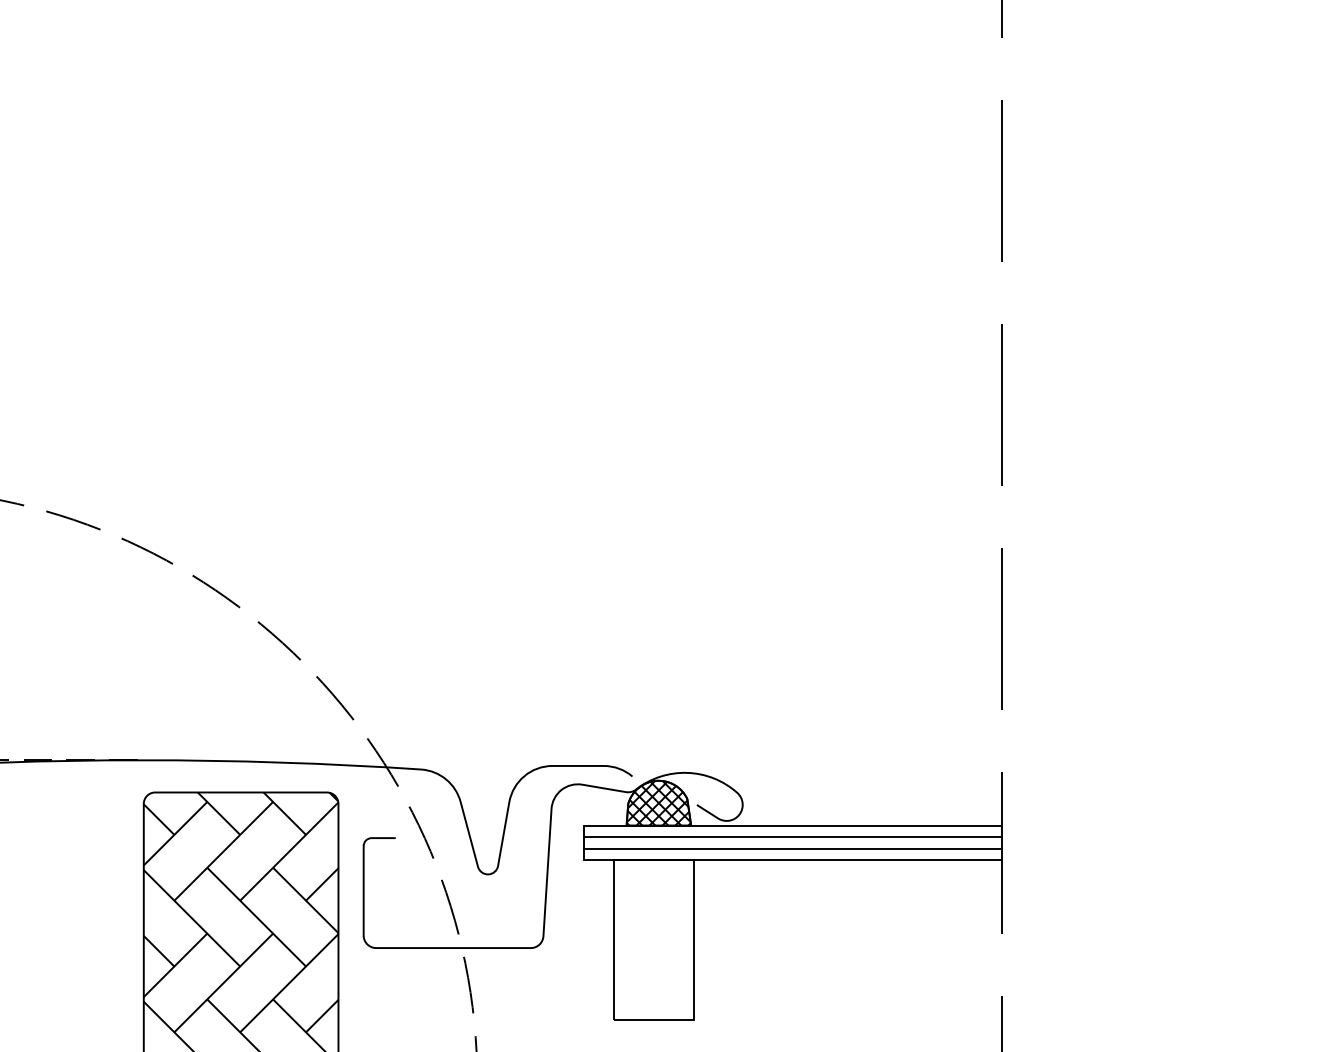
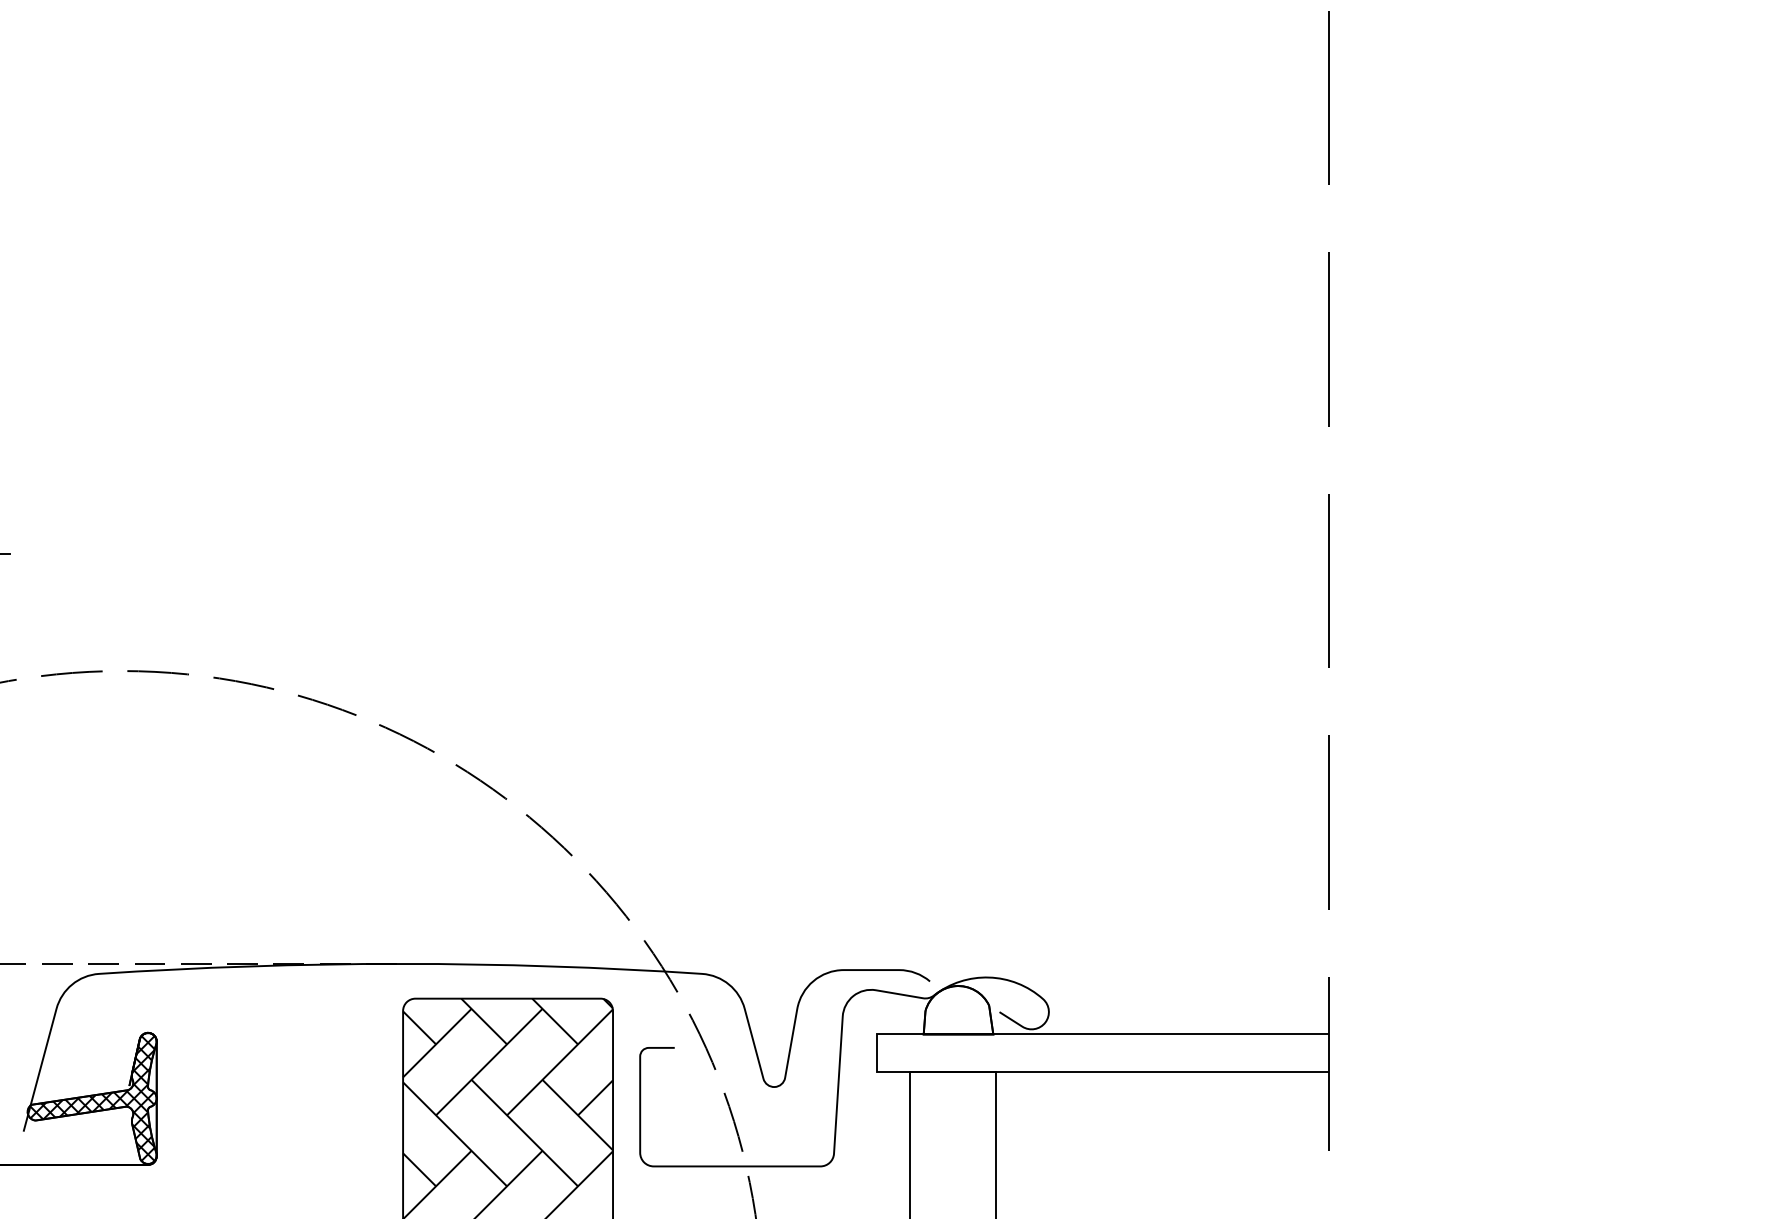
hatch: (657, 803) -> (957, 1010), removed
line: (792, 836) -> (1102, 1046), removed
line: (792, 848) -> (1102, 1059), removed

